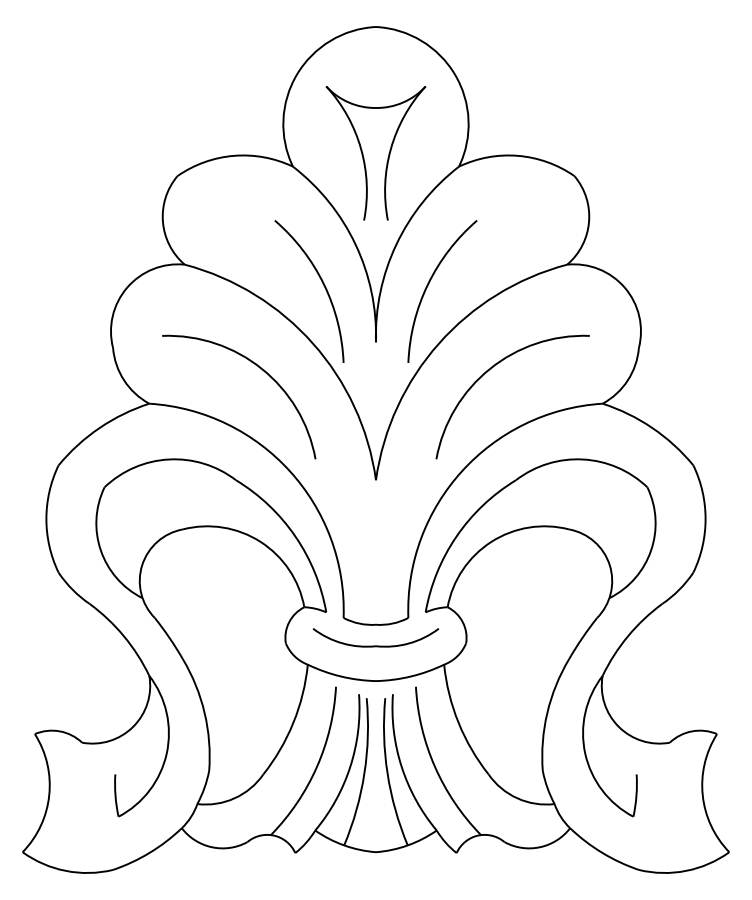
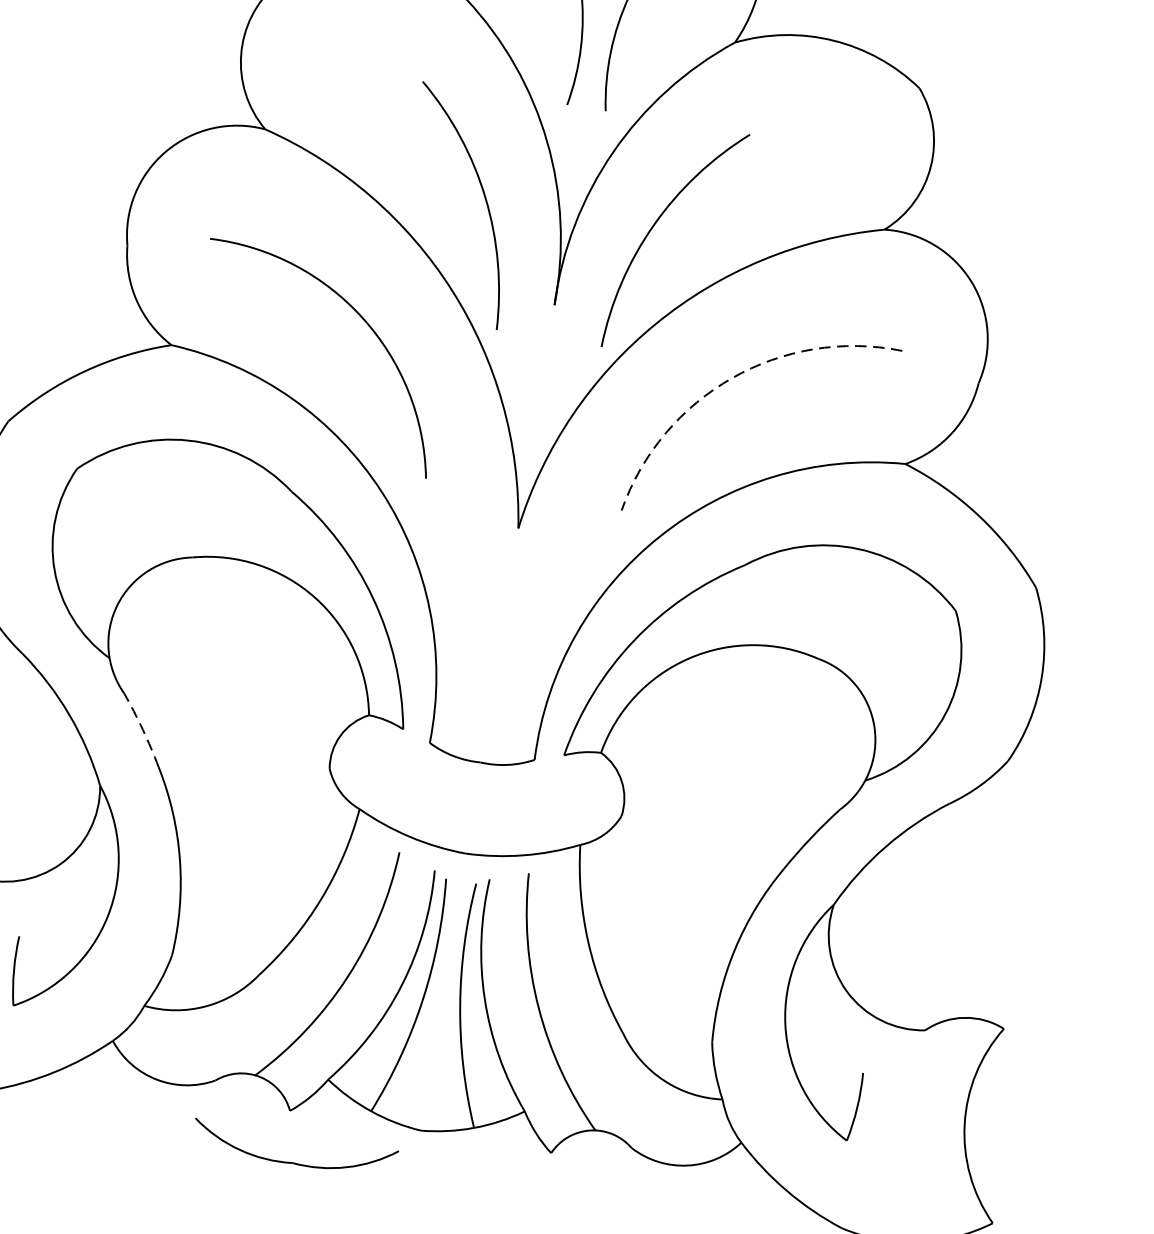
arc: (490, 368) -> (733, 377), solid -> dashed
arc: (169, 637) -> (142, 728), solid -> dashed
part: (375, 645) -> (292, 1161), moved

